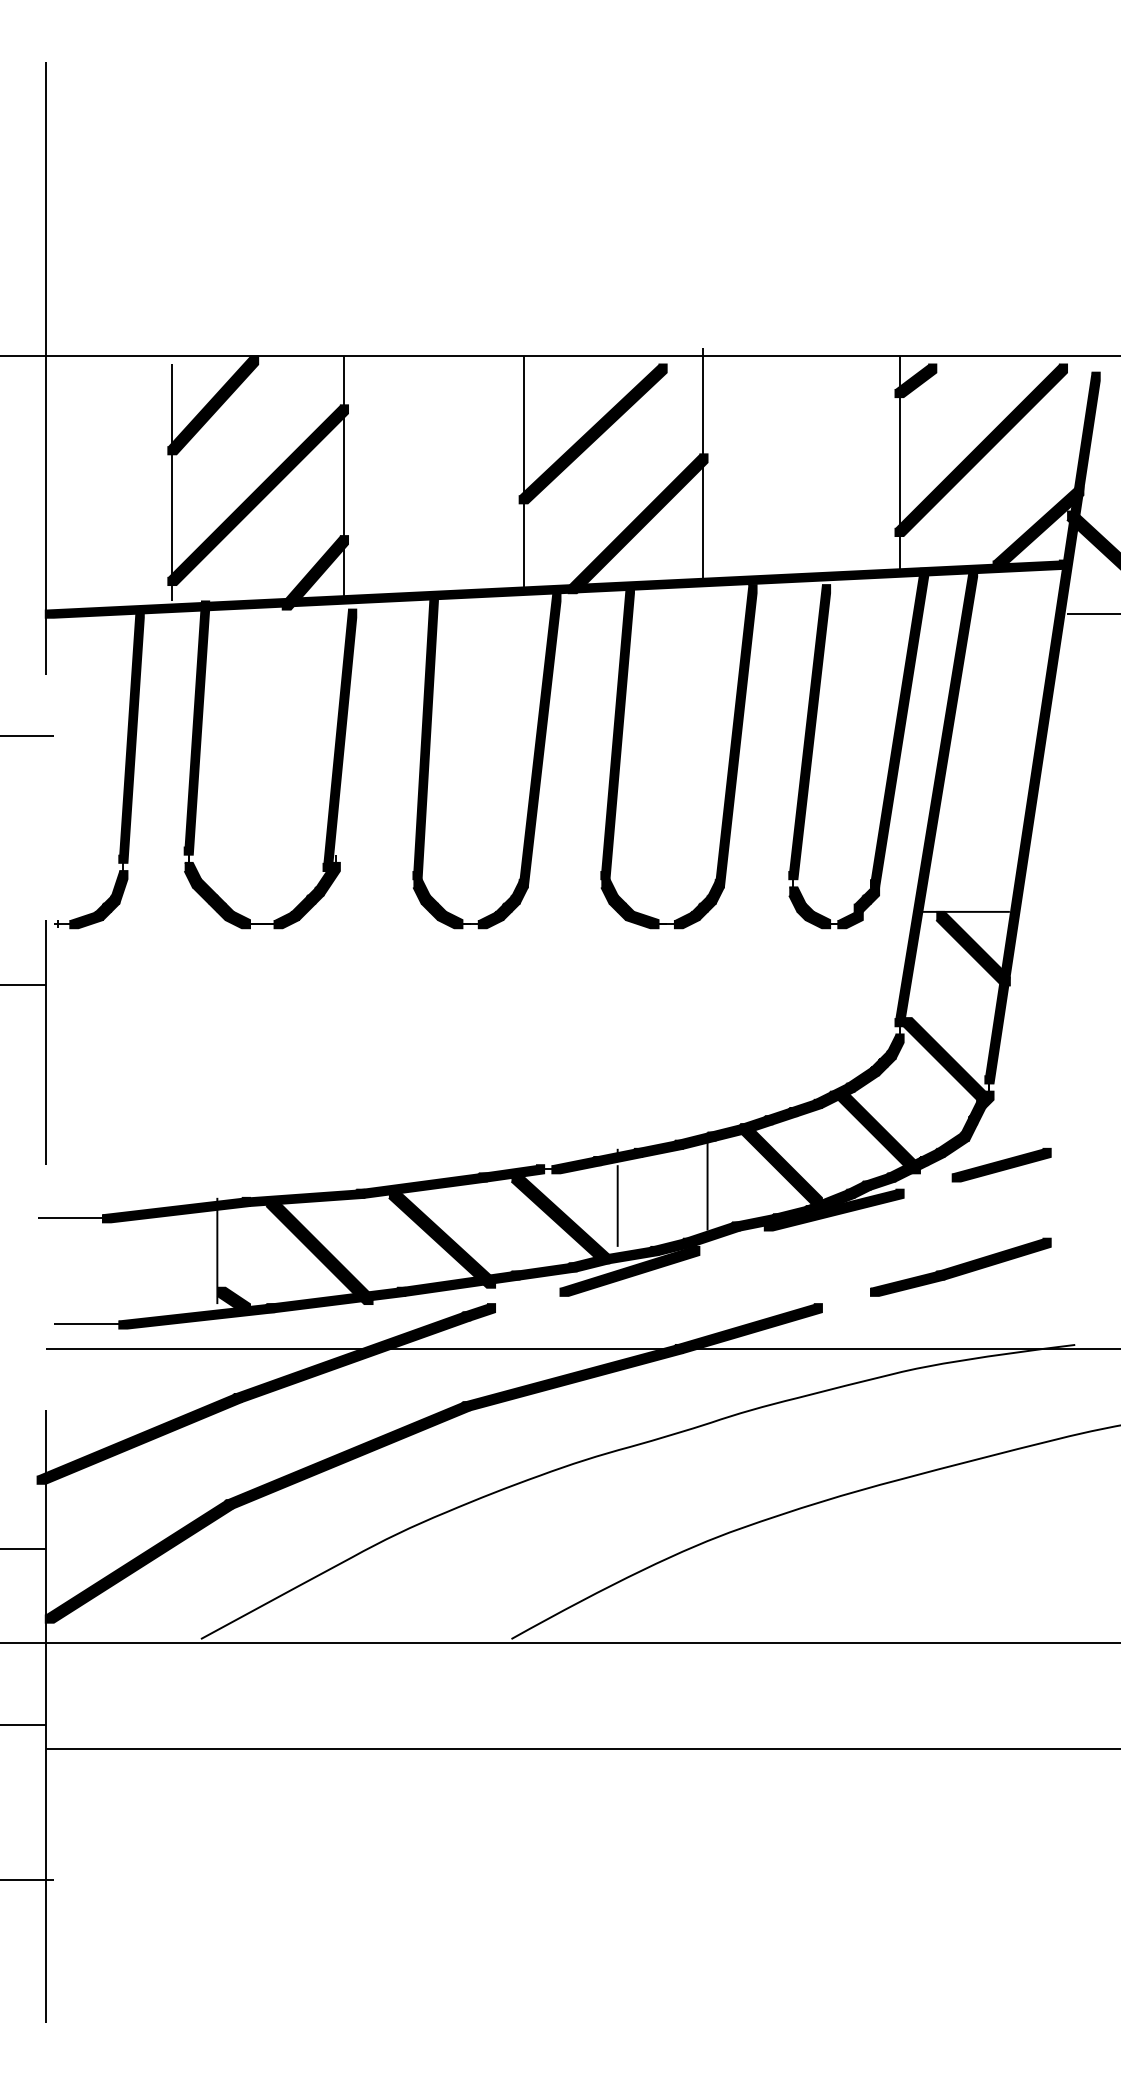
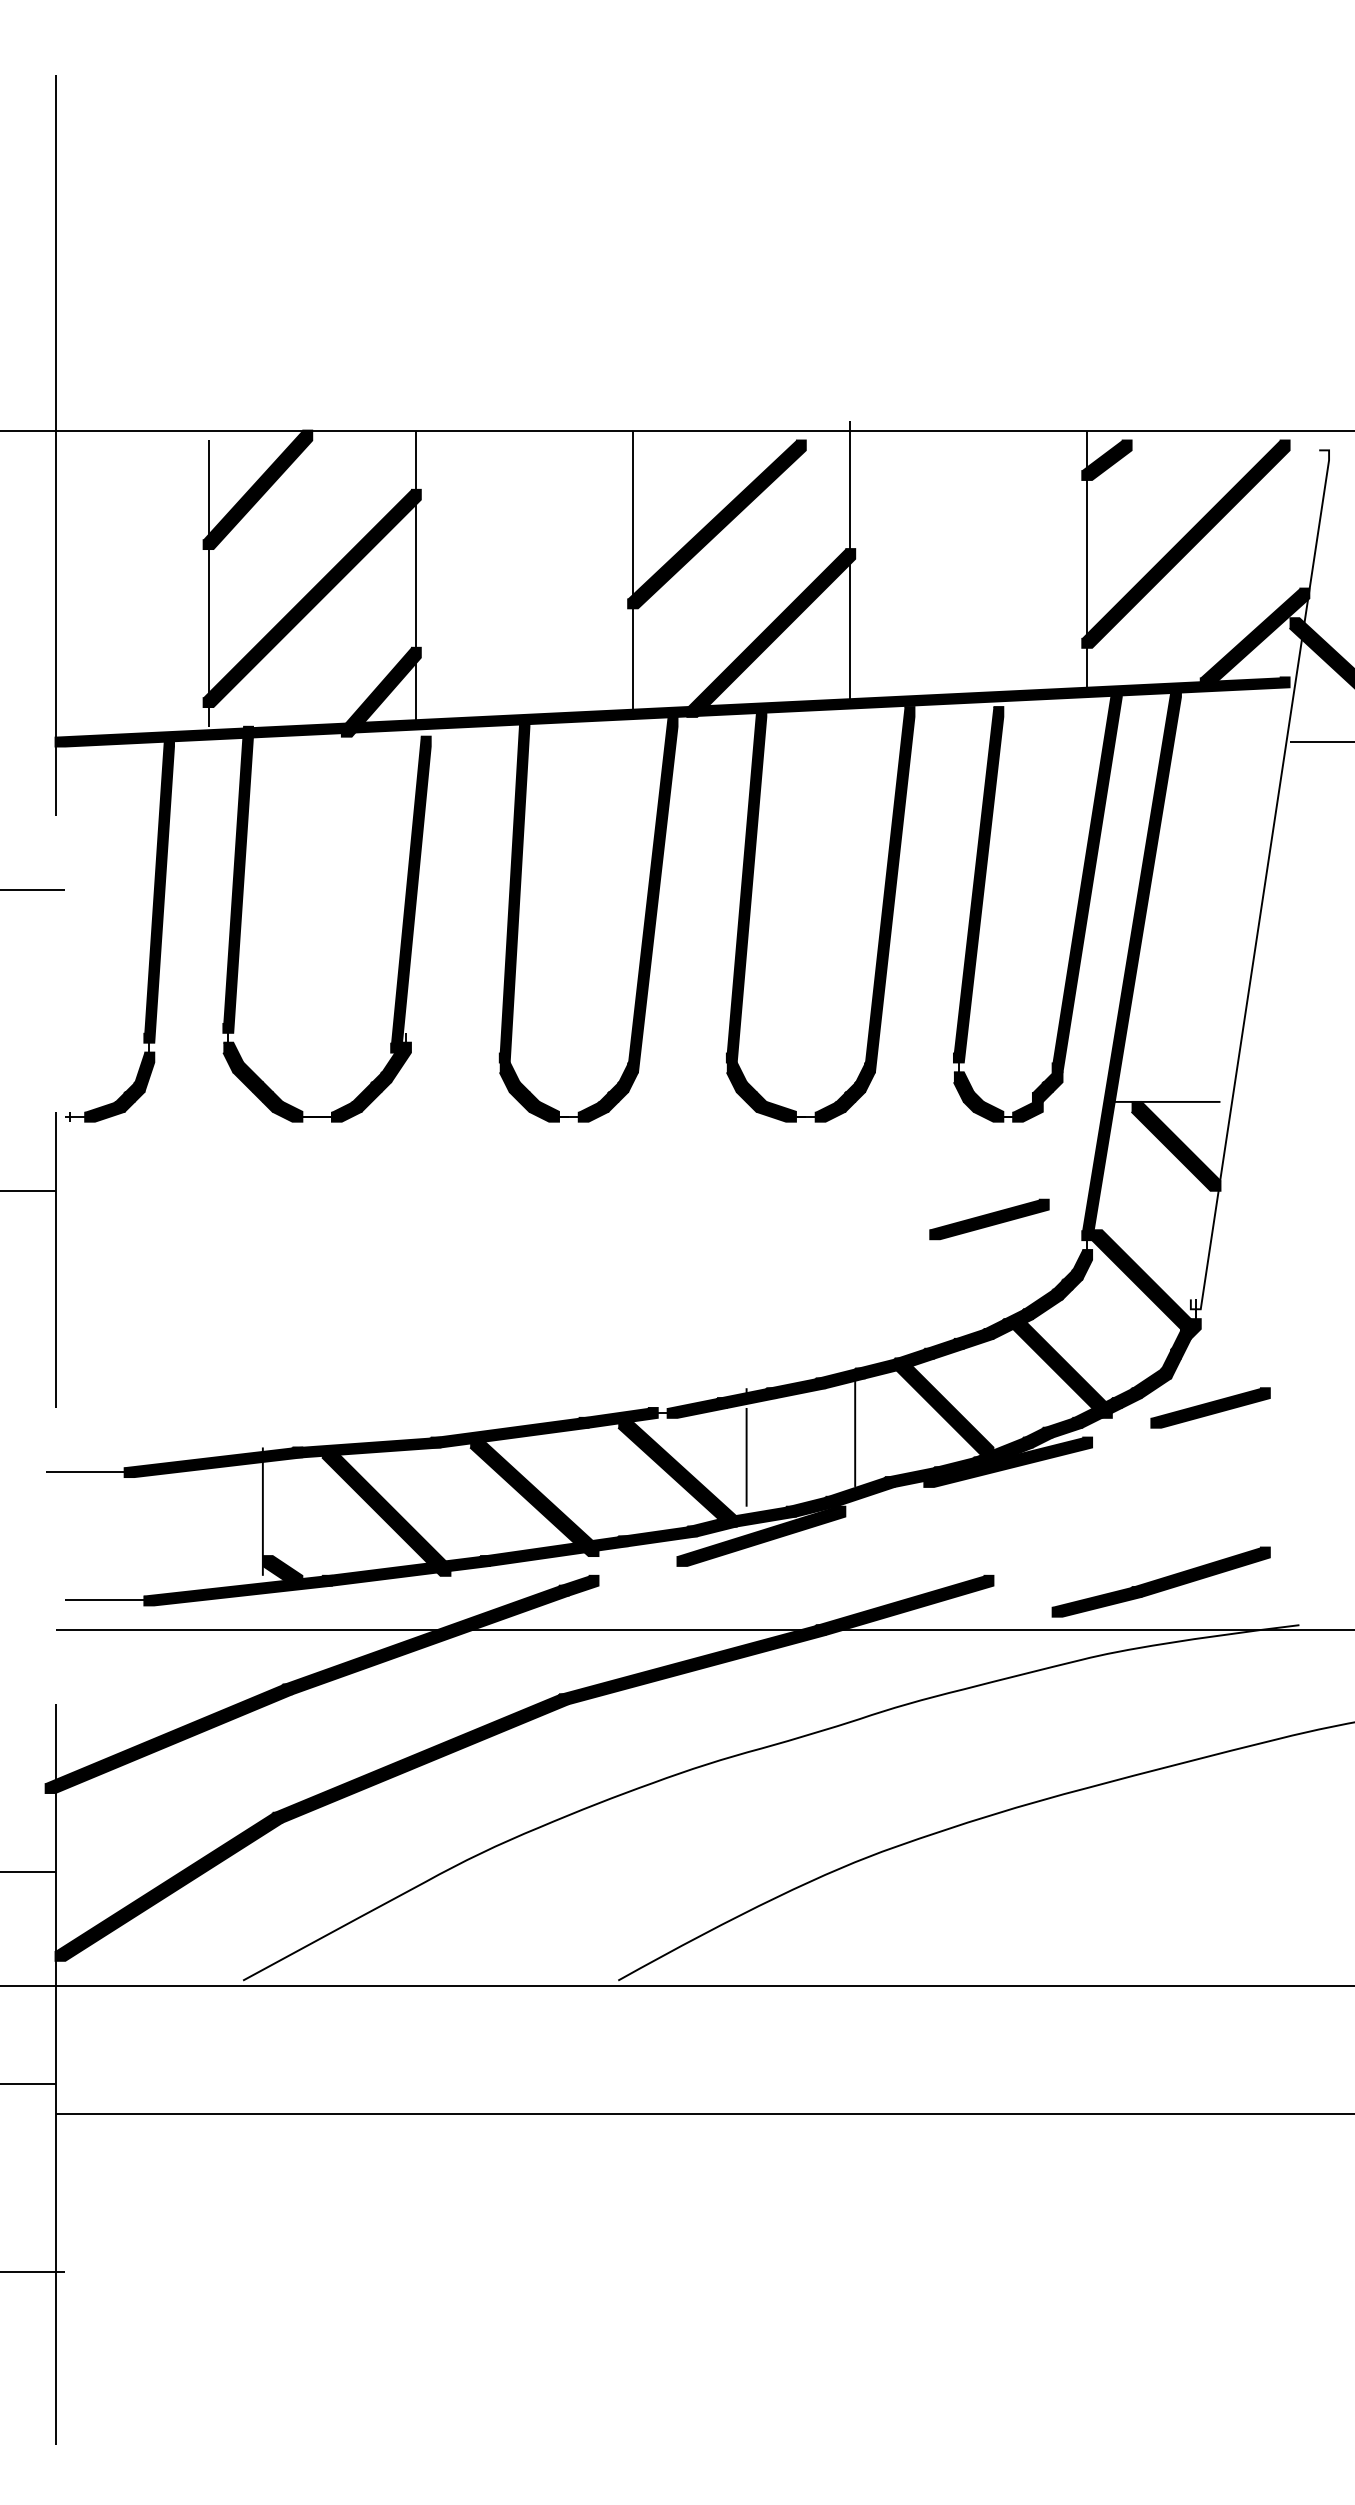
fill: (1042, 727) -> (1259, 879), removed
part: (818, 1008) -> (989, 1218), added
part: (960, 1266) -> (1160, 1581), moved

